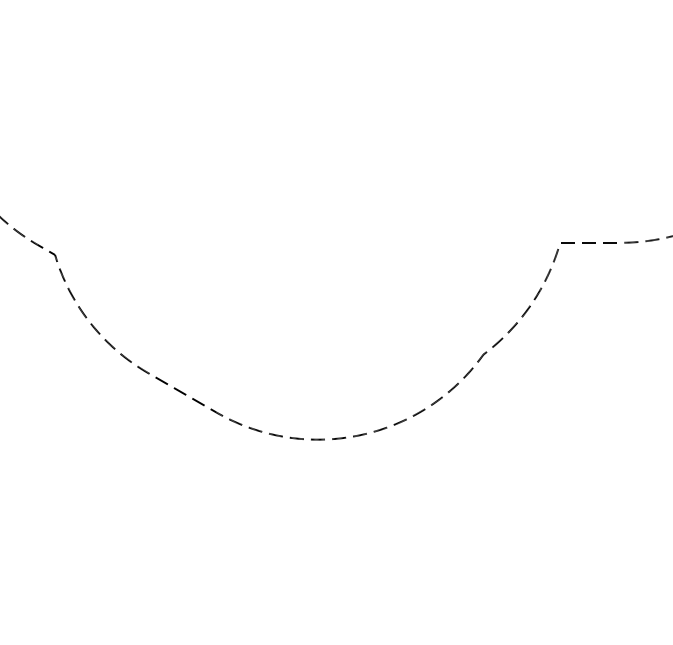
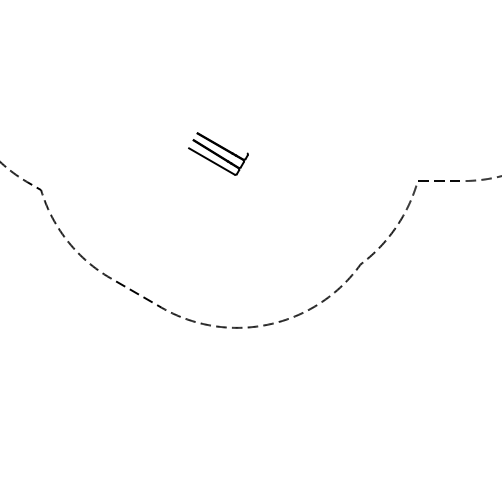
part: (292, 205) -> (218, 153), added

